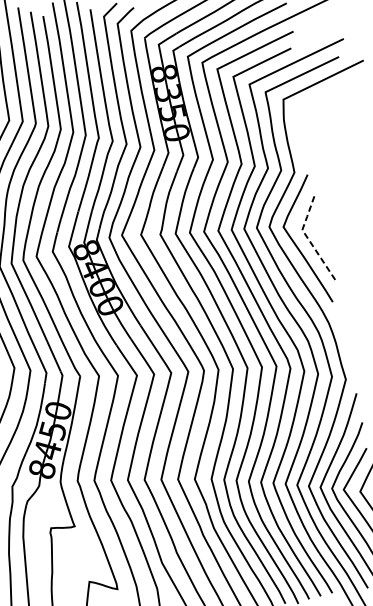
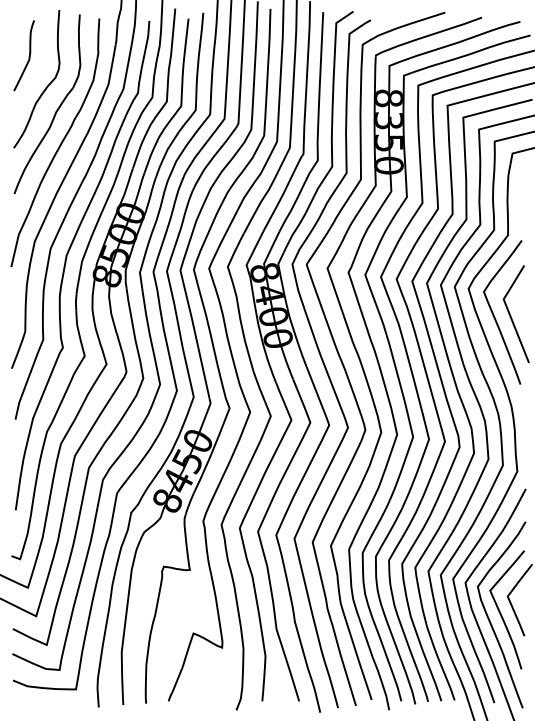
line: (308, 239) -> (508, 311), dashed -> solid

